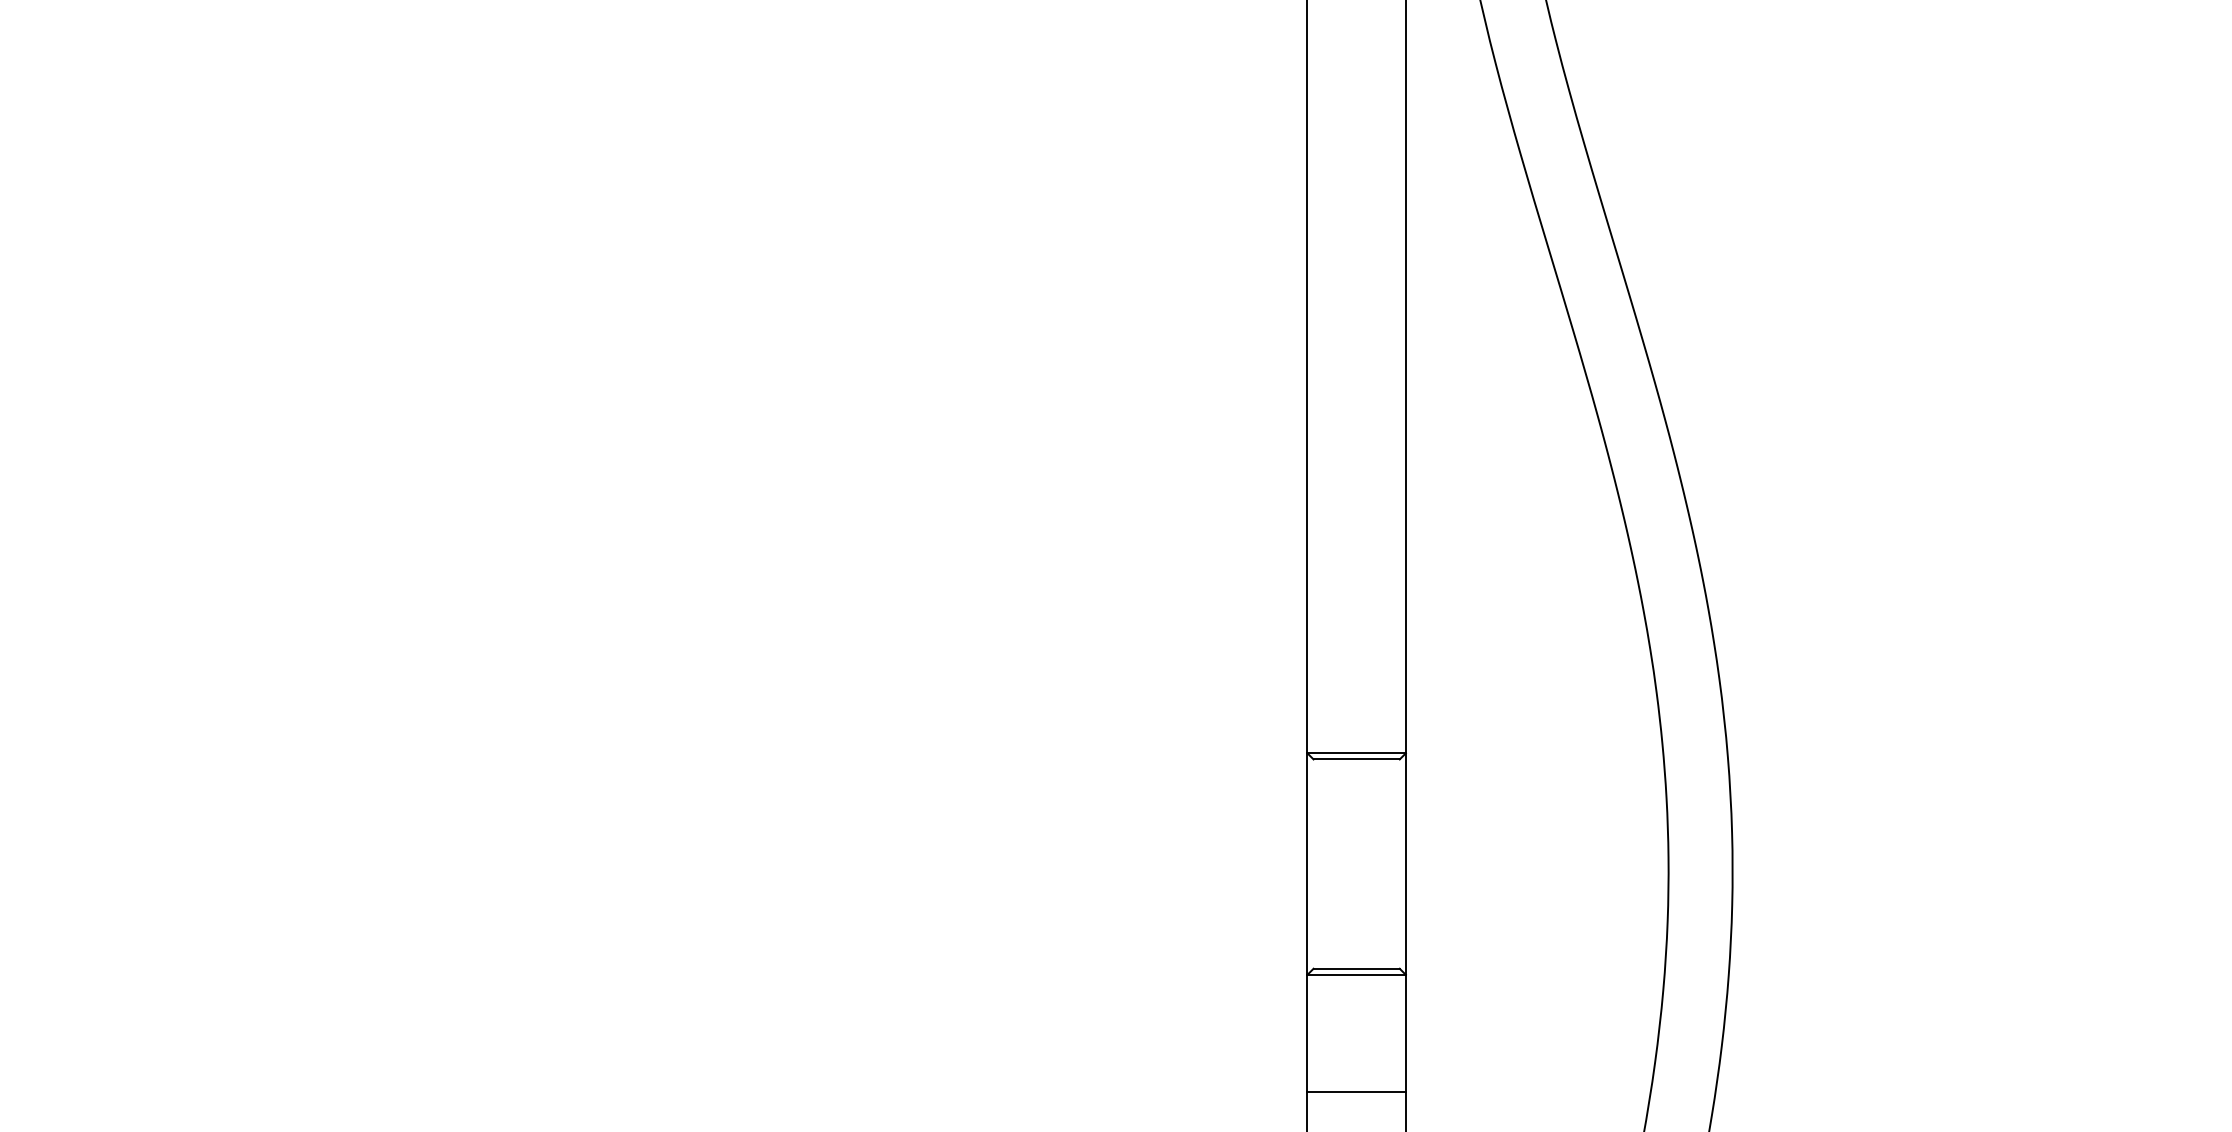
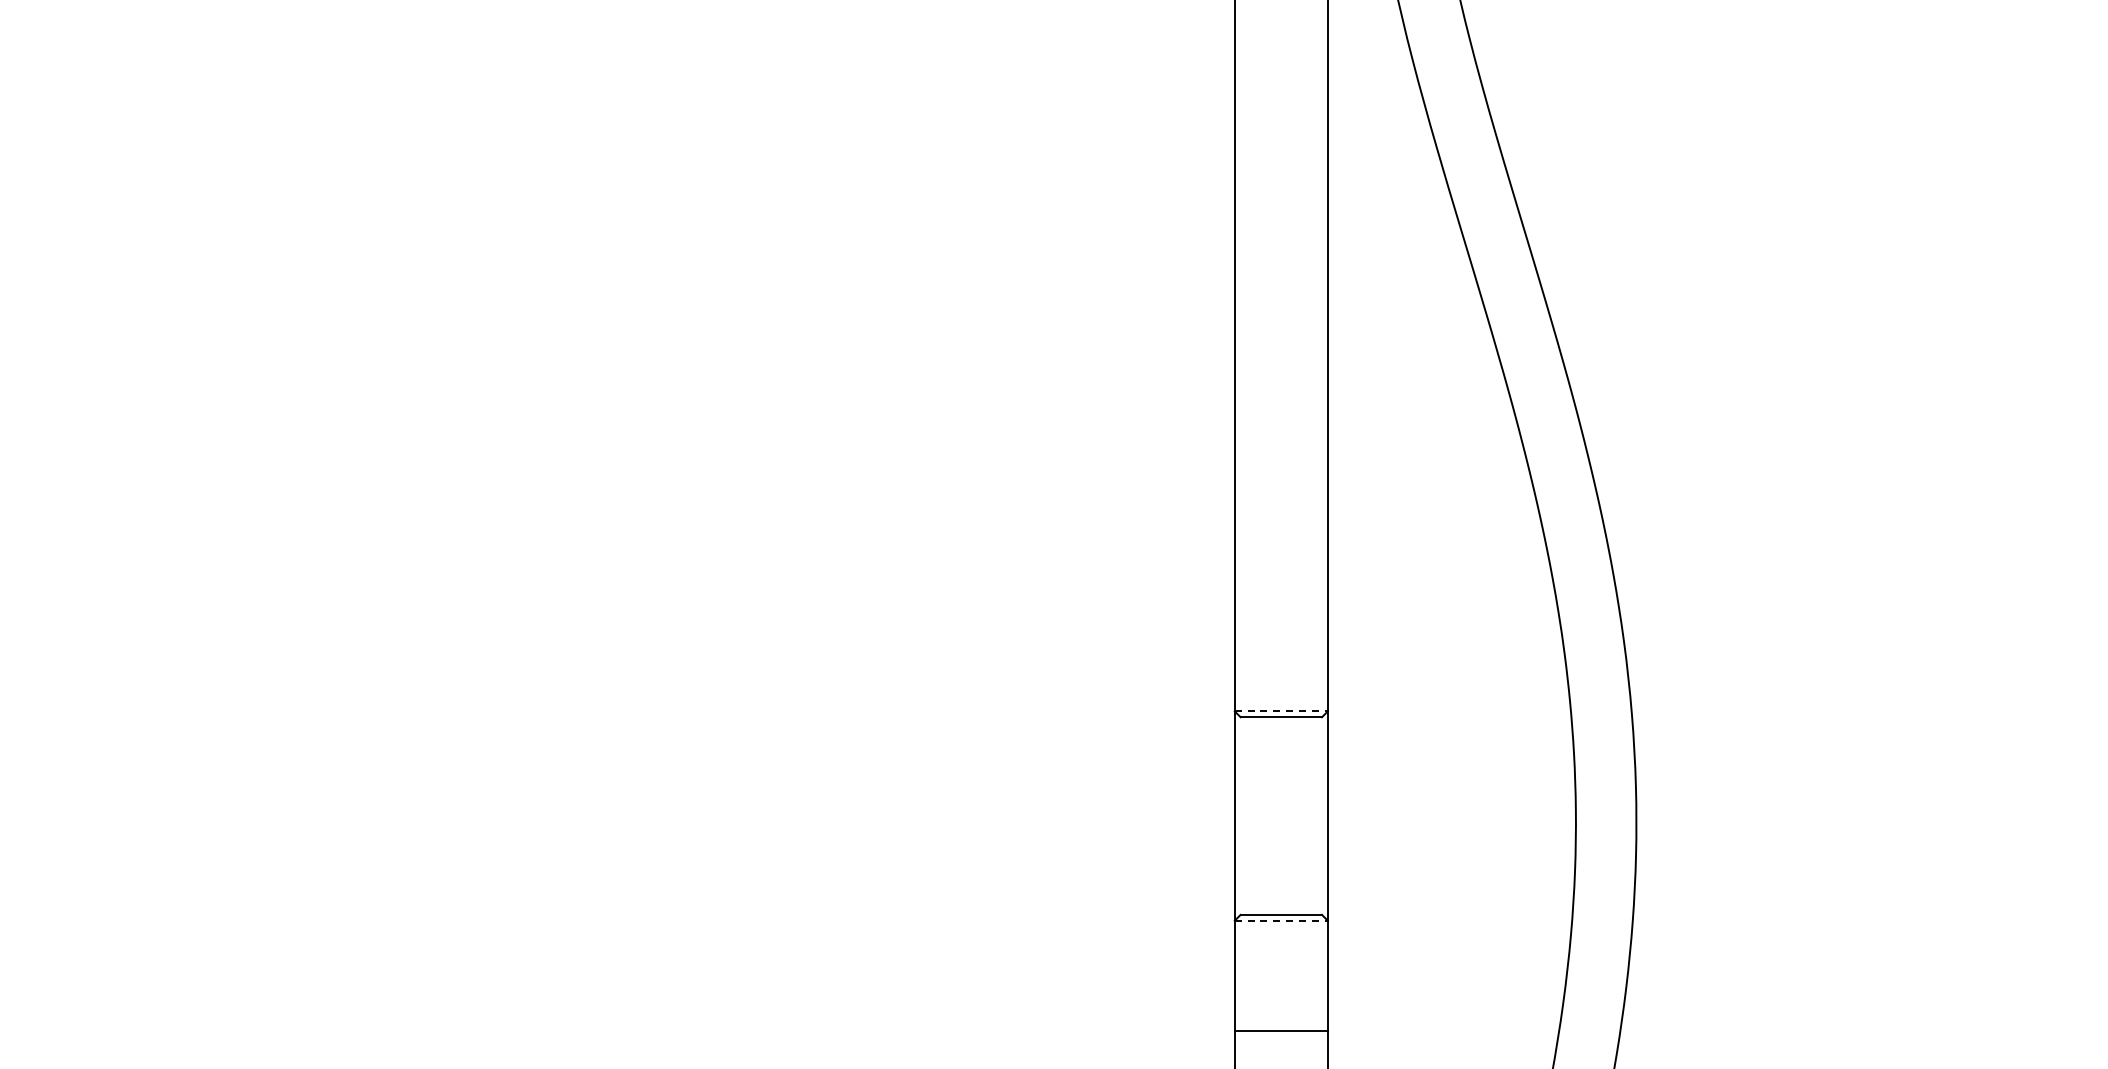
line: (1356, 753) -> (1281, 711), solid -> dashed
line: (1356, 974) -> (1281, 920), solid -> dashed

